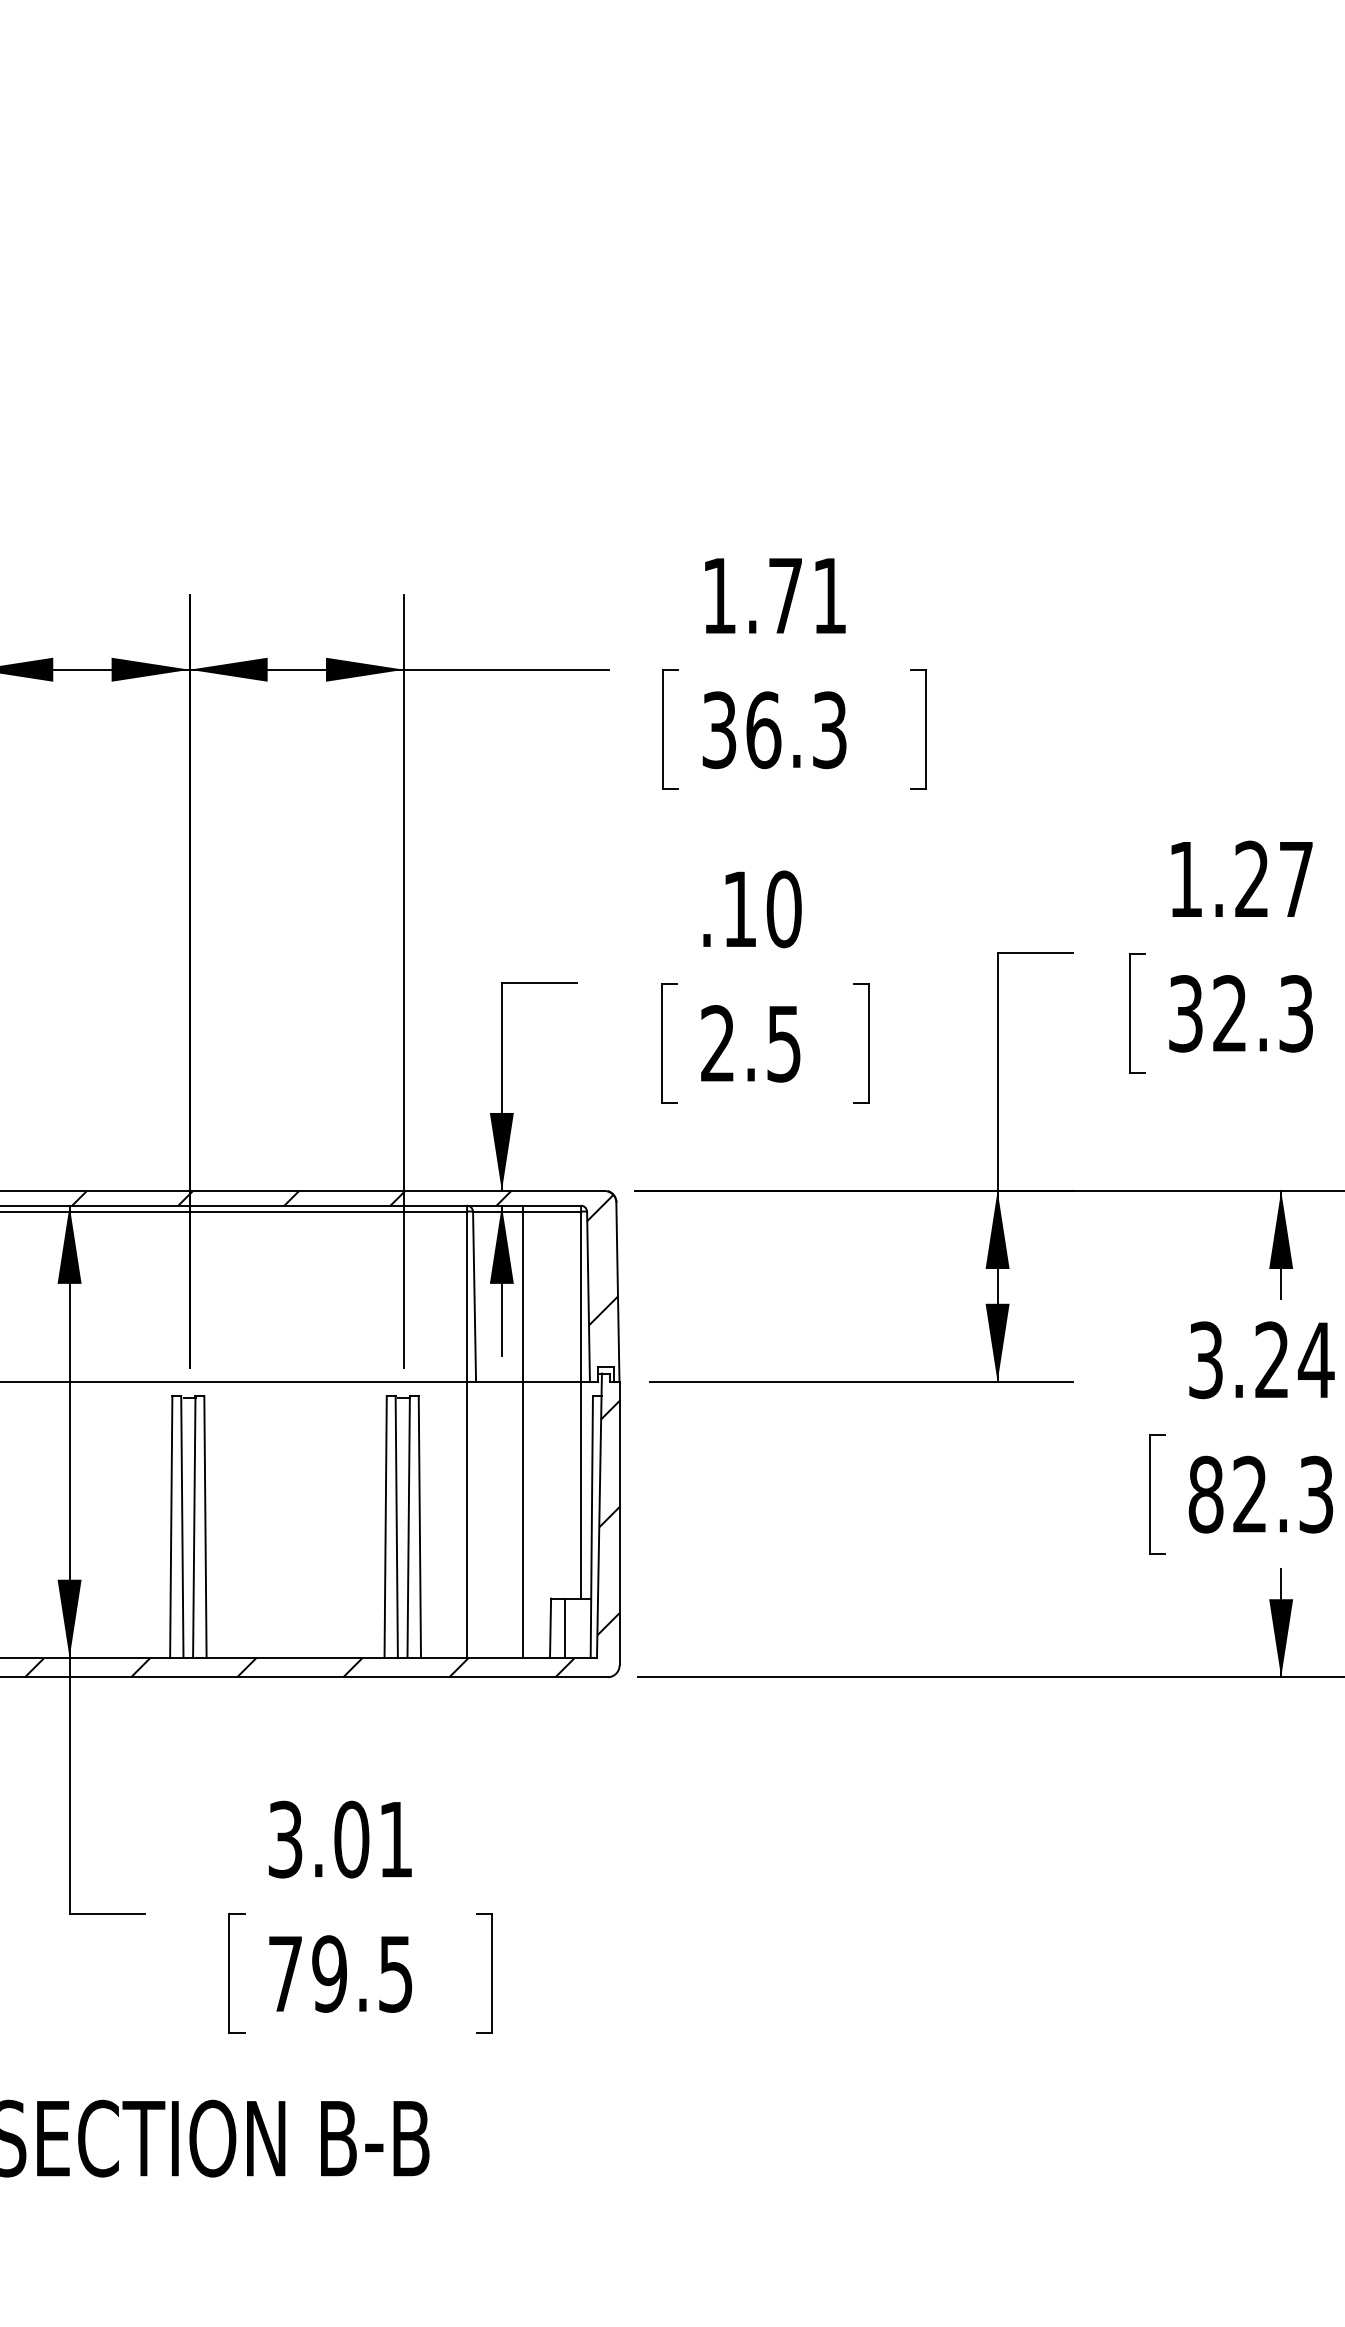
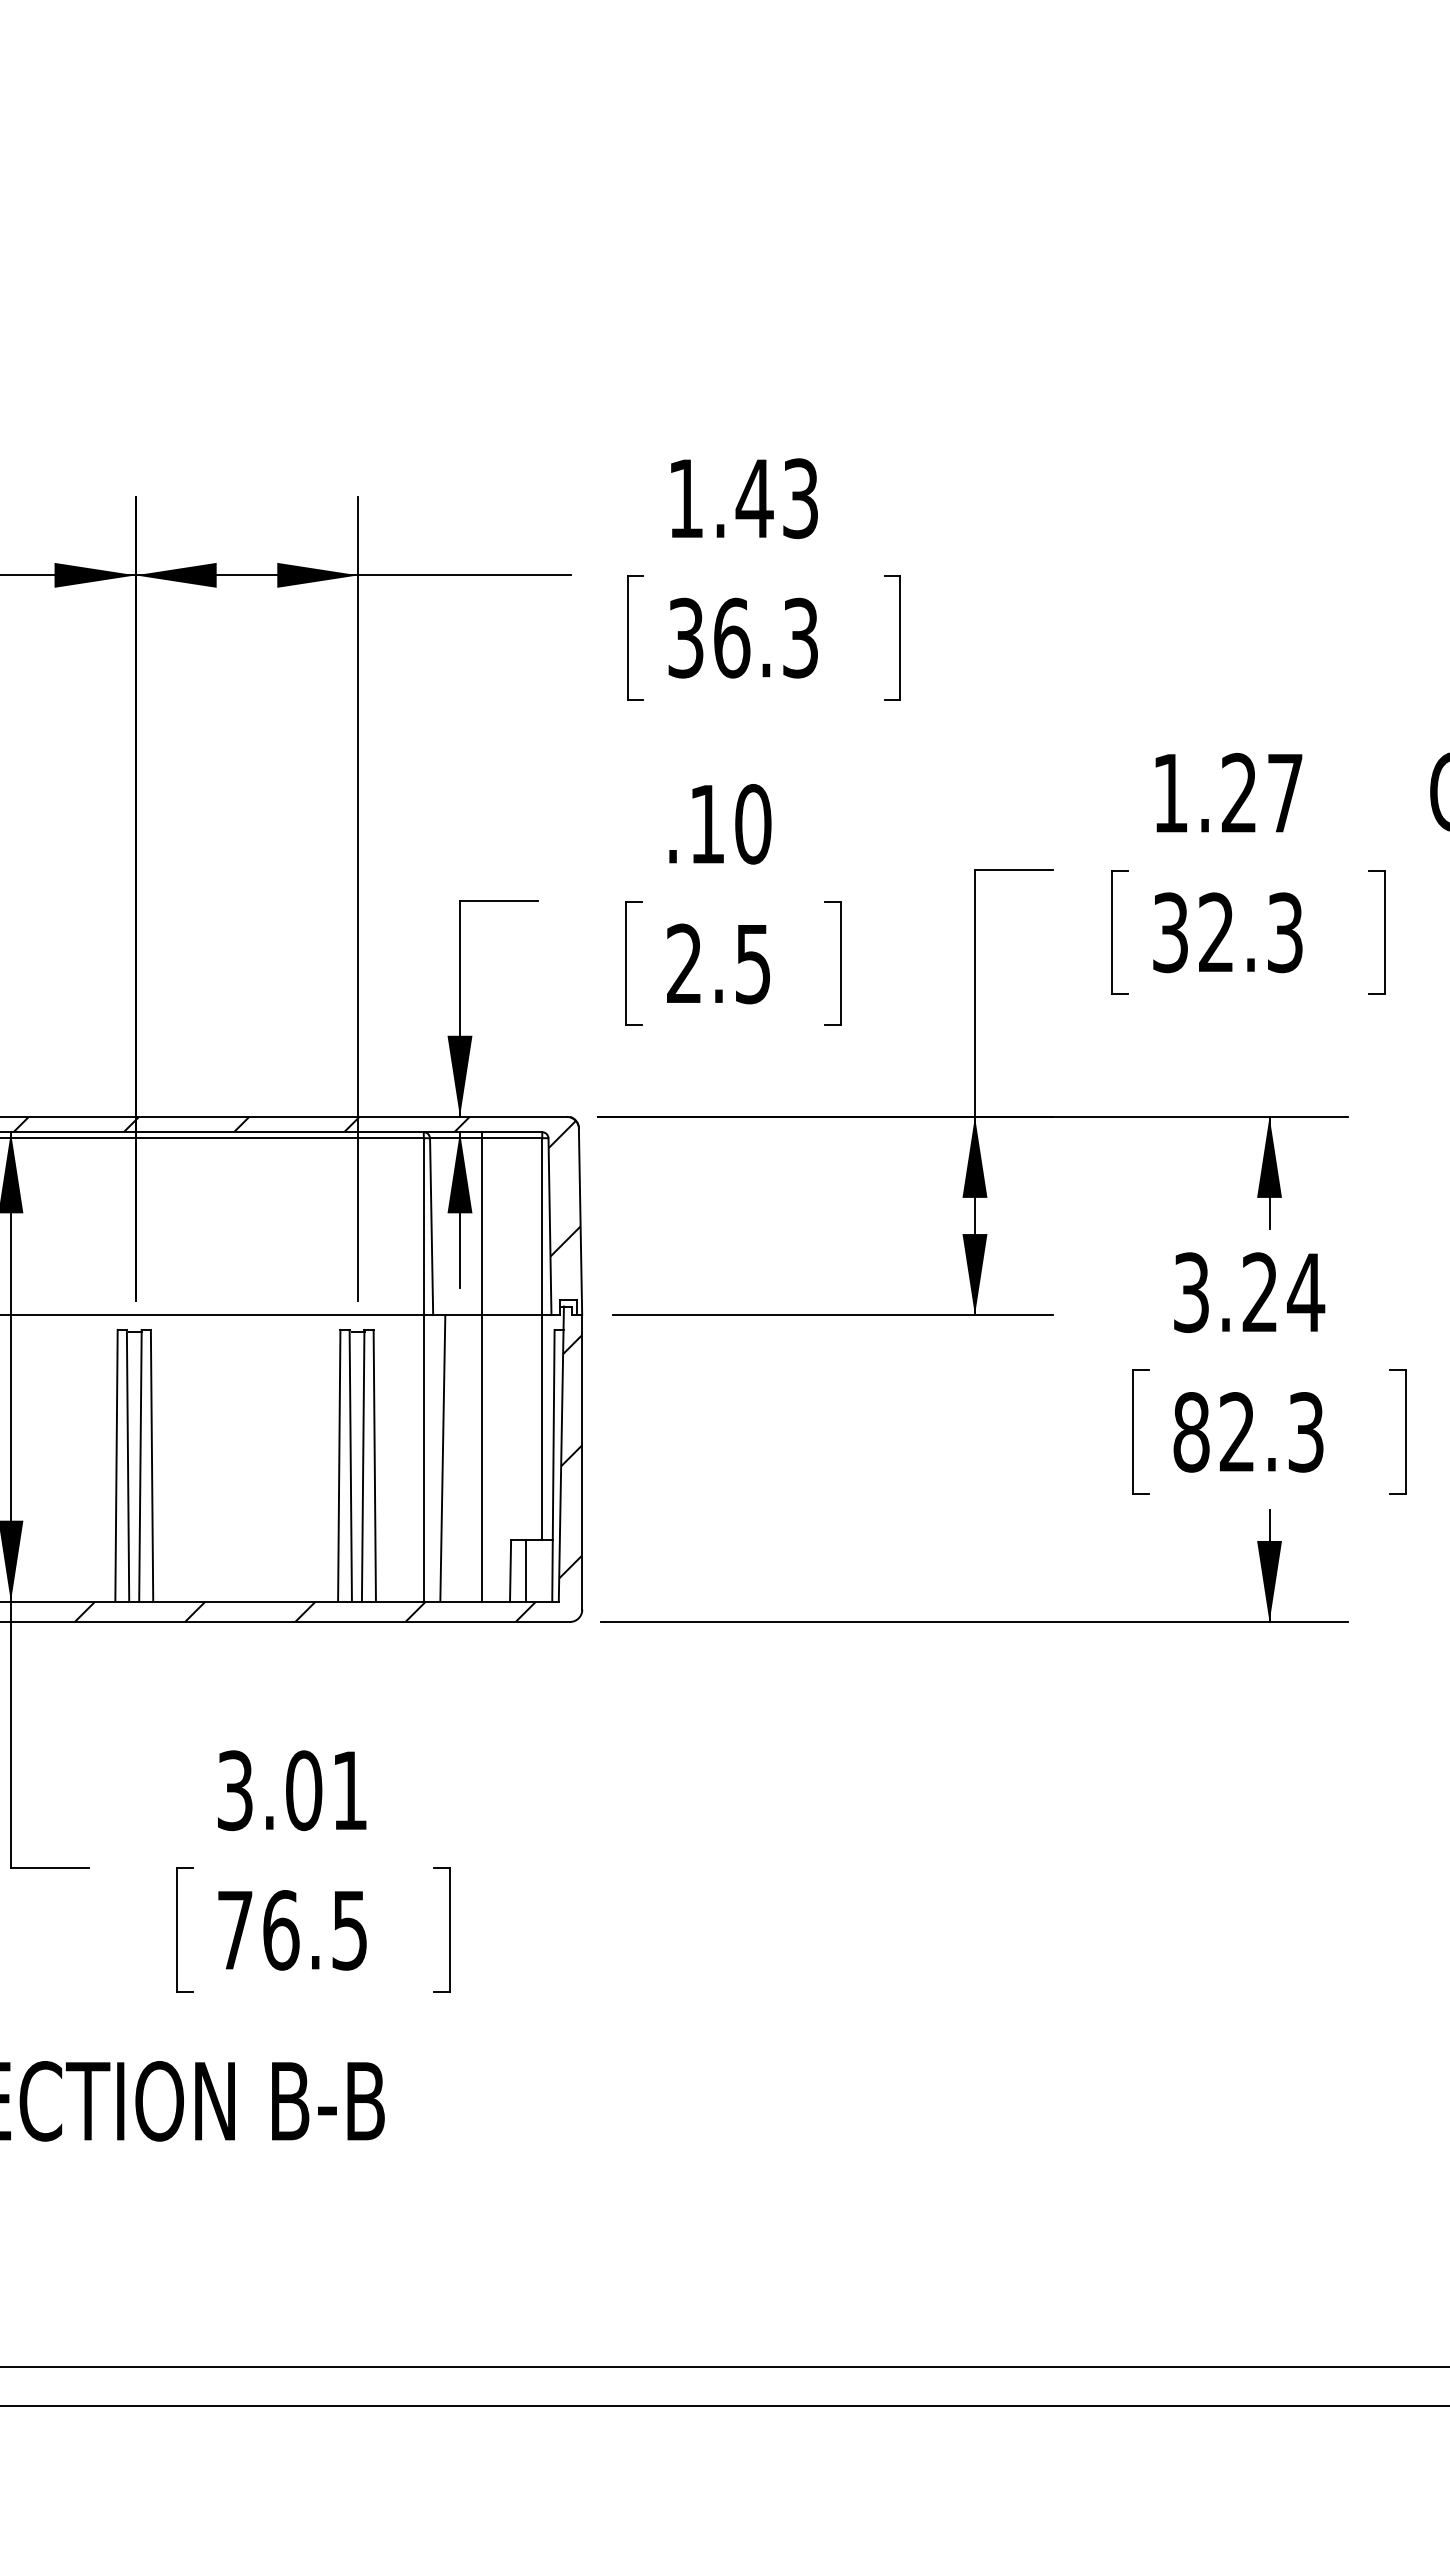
text: (806, 595) -> (776, 498), 1.71 -> 1.43
line: (485, 1519) -> (442, 1458), added
text: (329, 1974) -> (280, 1930), 79.5 -> 76.5

